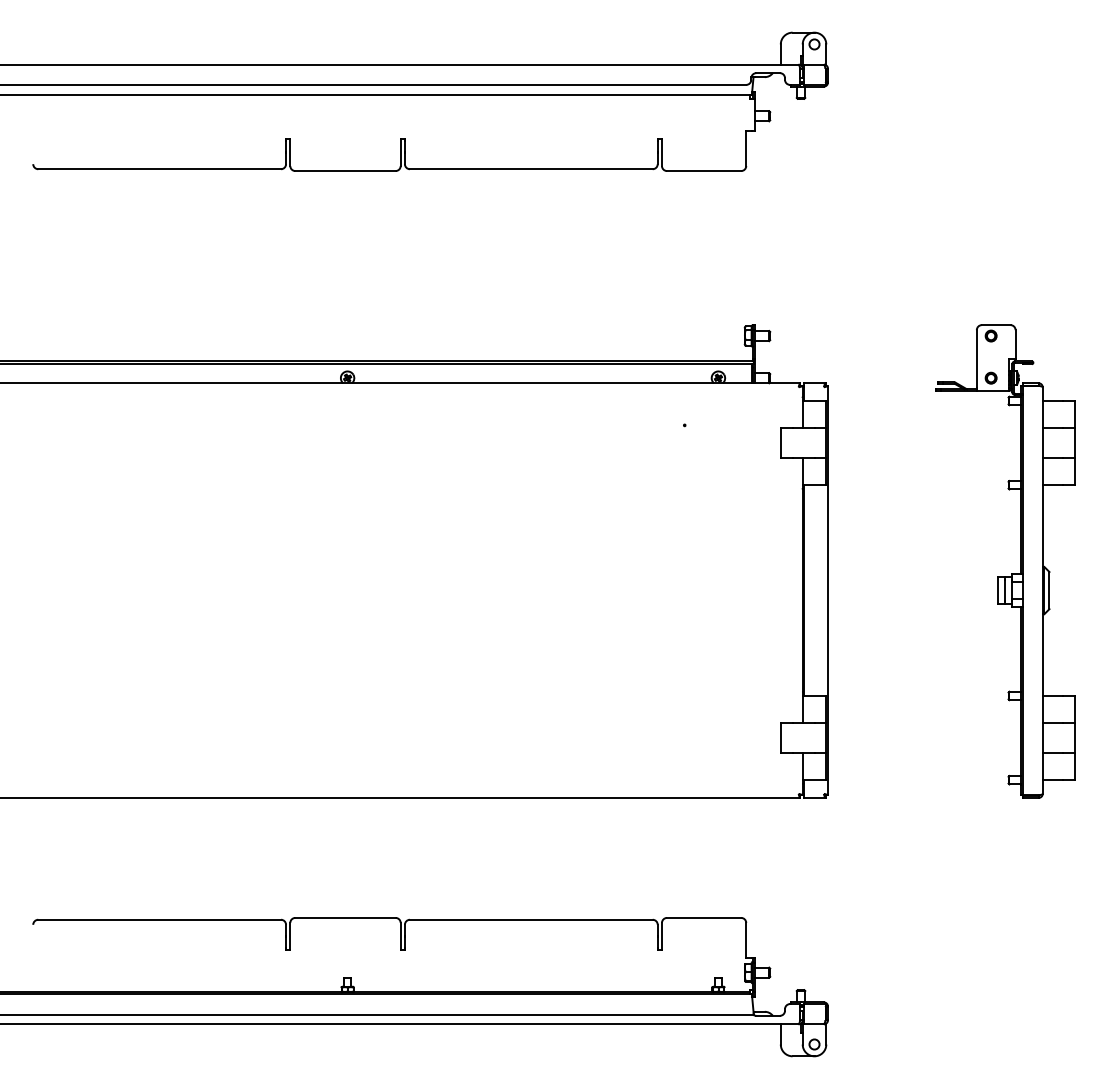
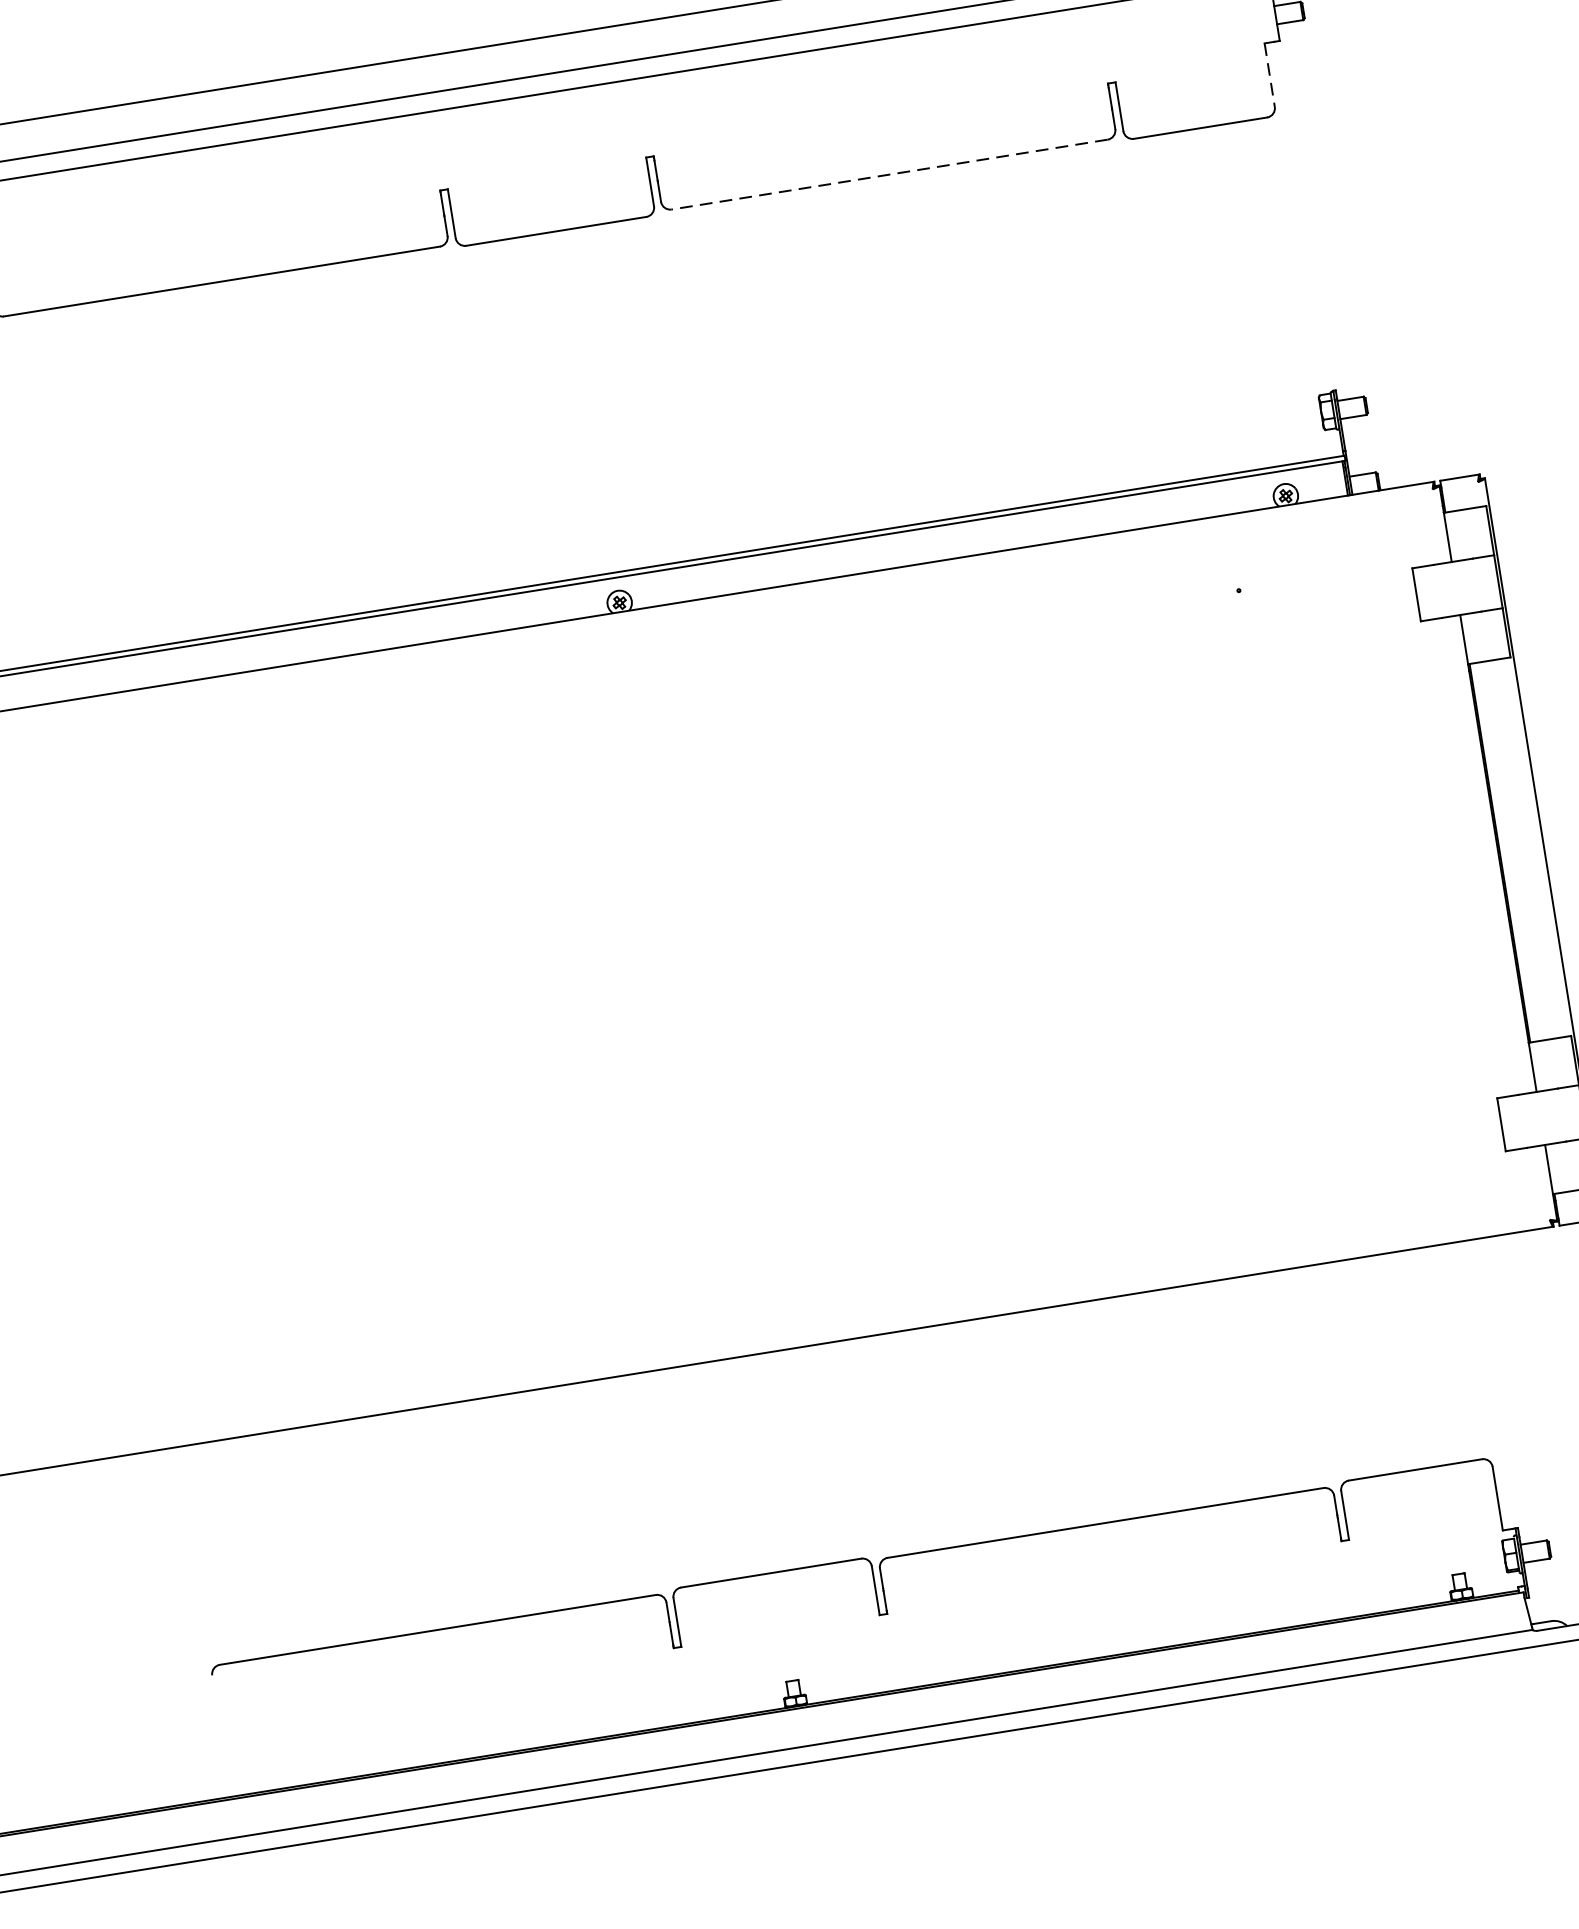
line: (746, 148) -> (1270, 75), solid -> dashed
line: (530, 169) -> (888, 175), solid -> dashed

